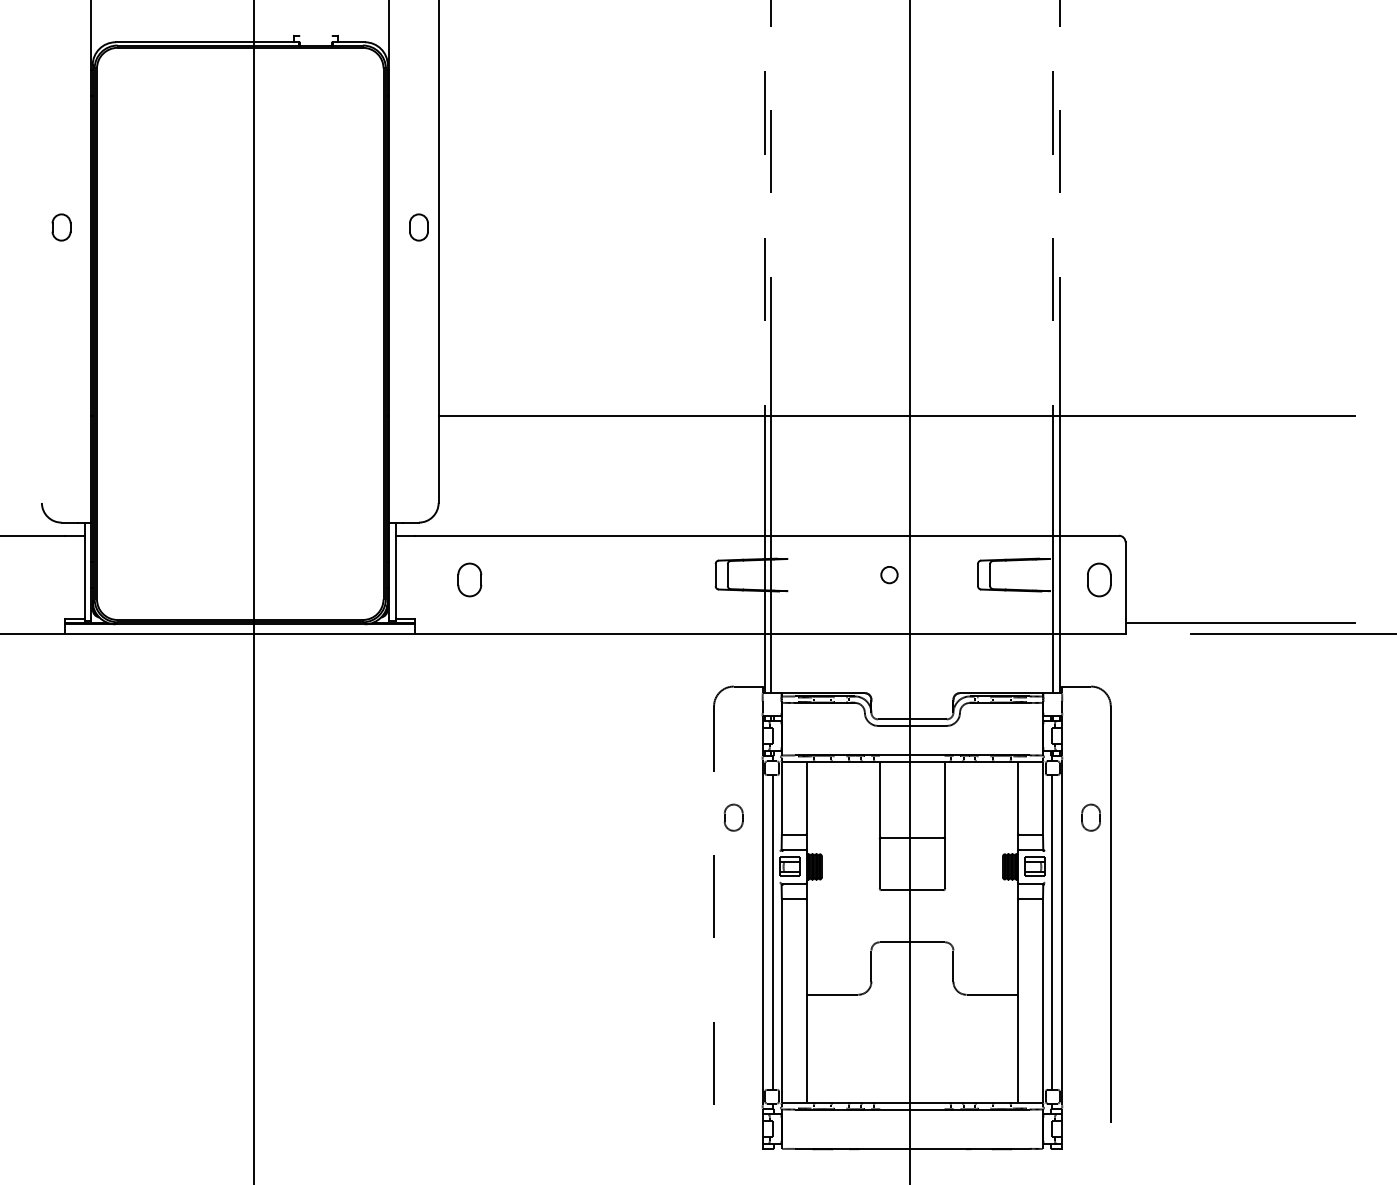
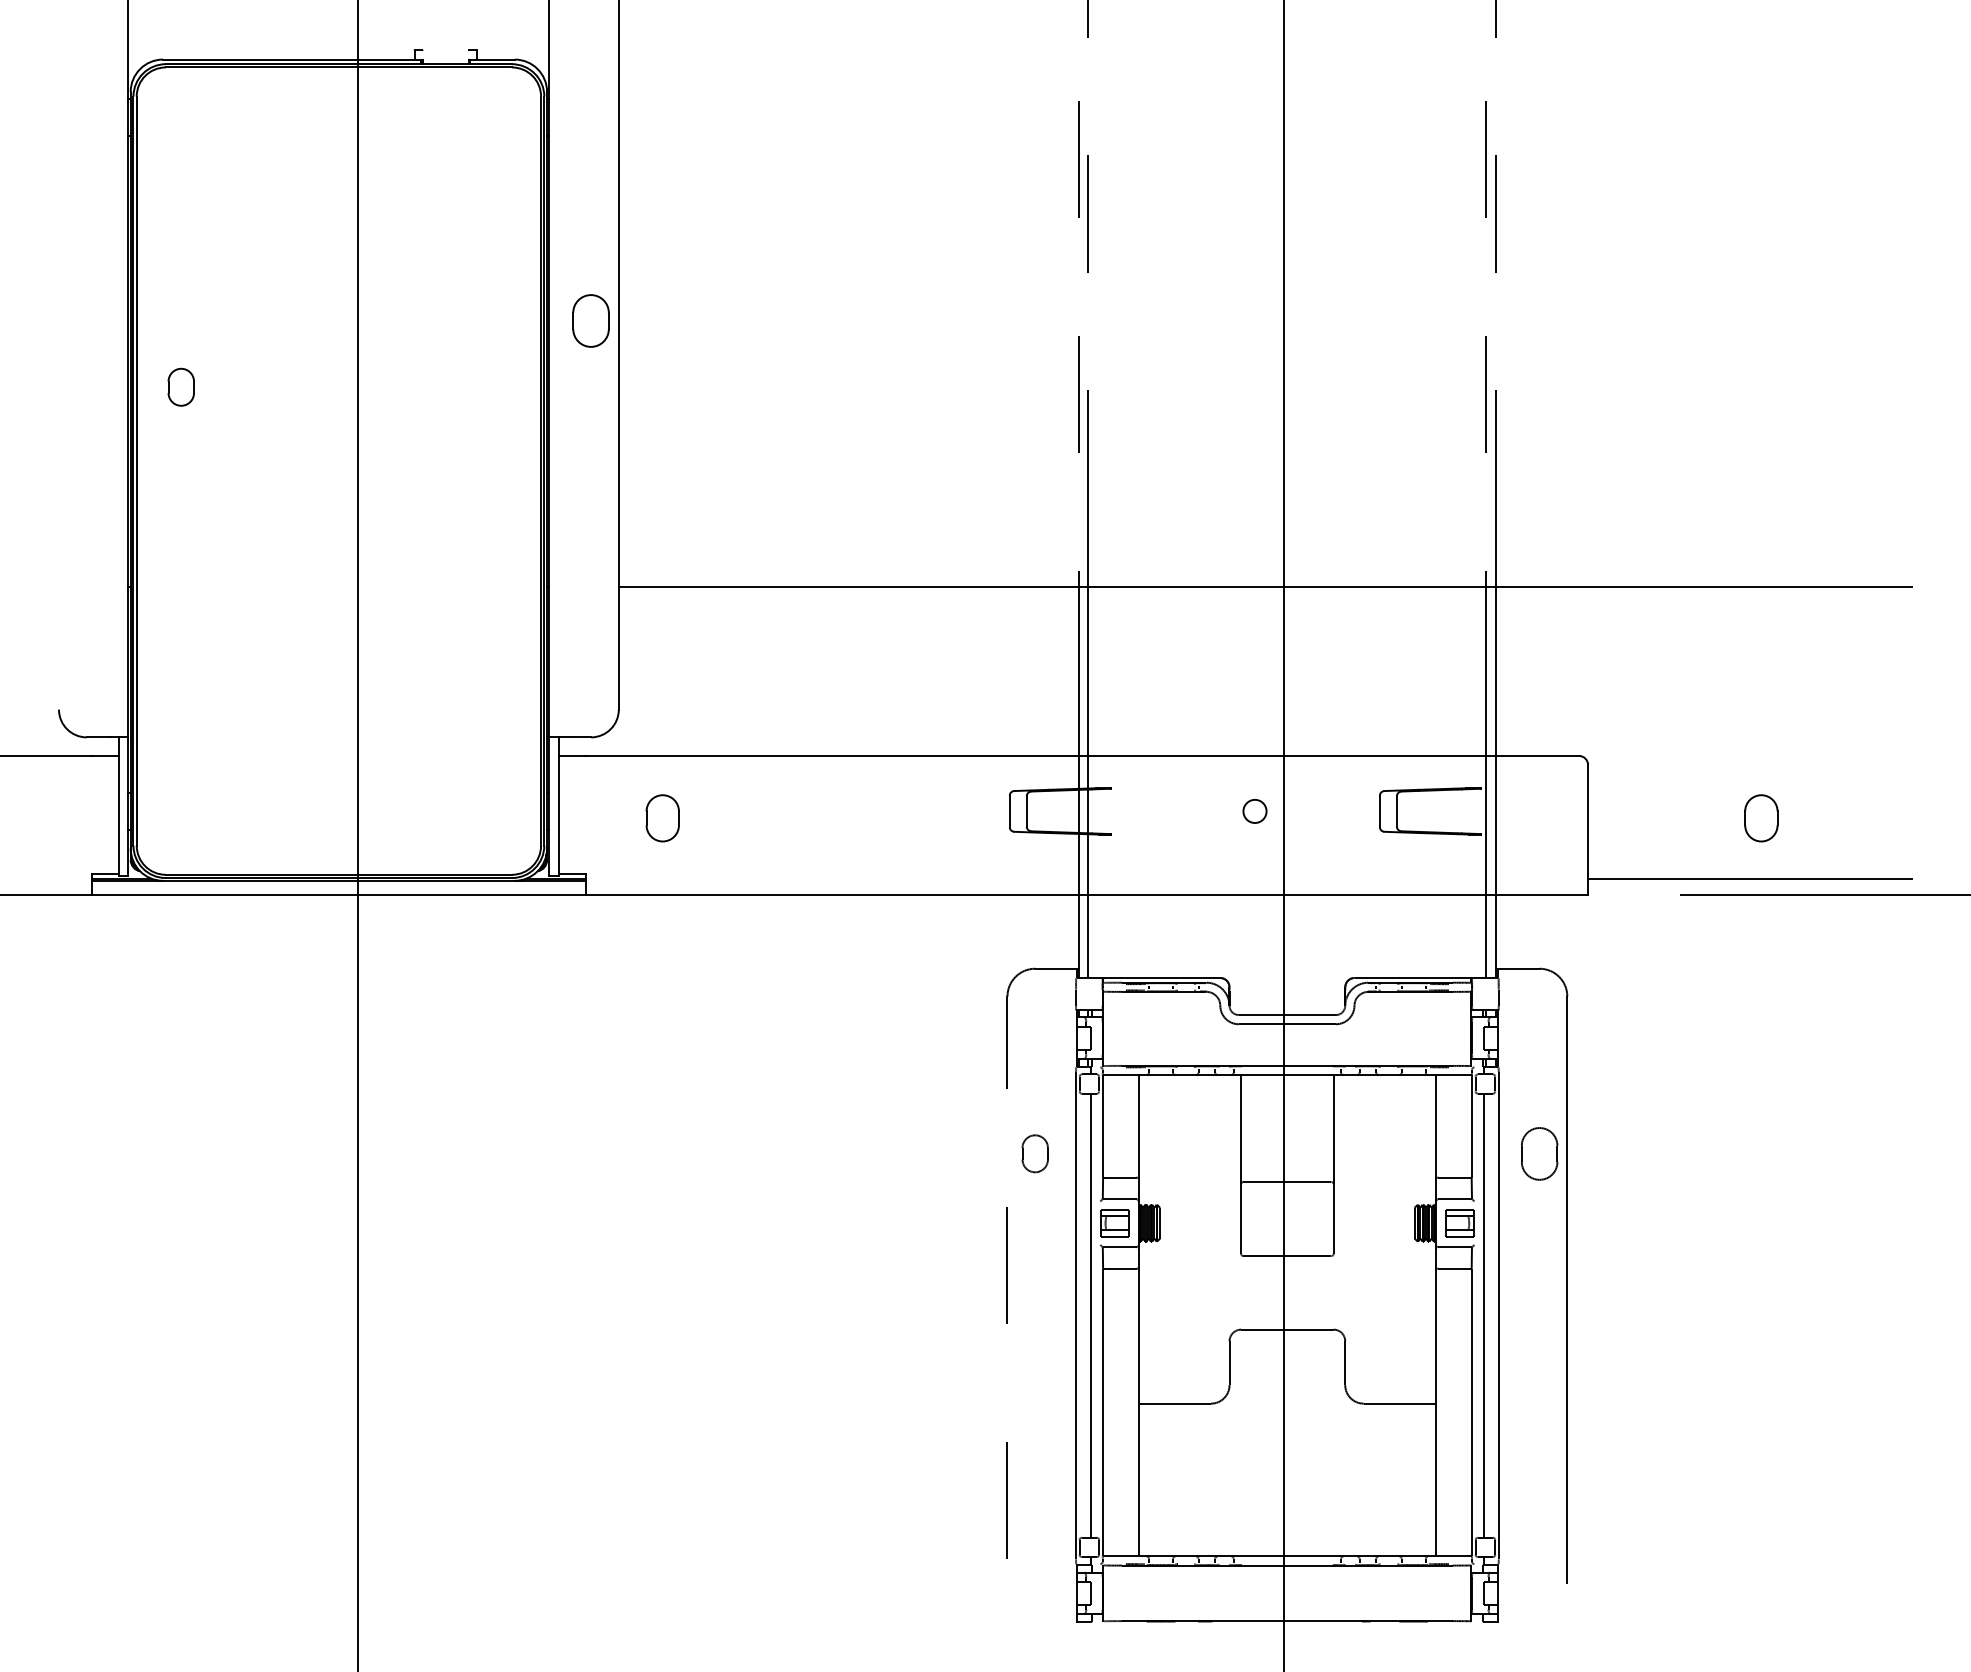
part: (61, 227) -> (181, 387), moved
part: (418, 227) -> (590, 320), size x1.4
part: (1099, 579) -> (1761, 817), moved
part: (1090, 817) -> (1538, 1153), size x1.4

